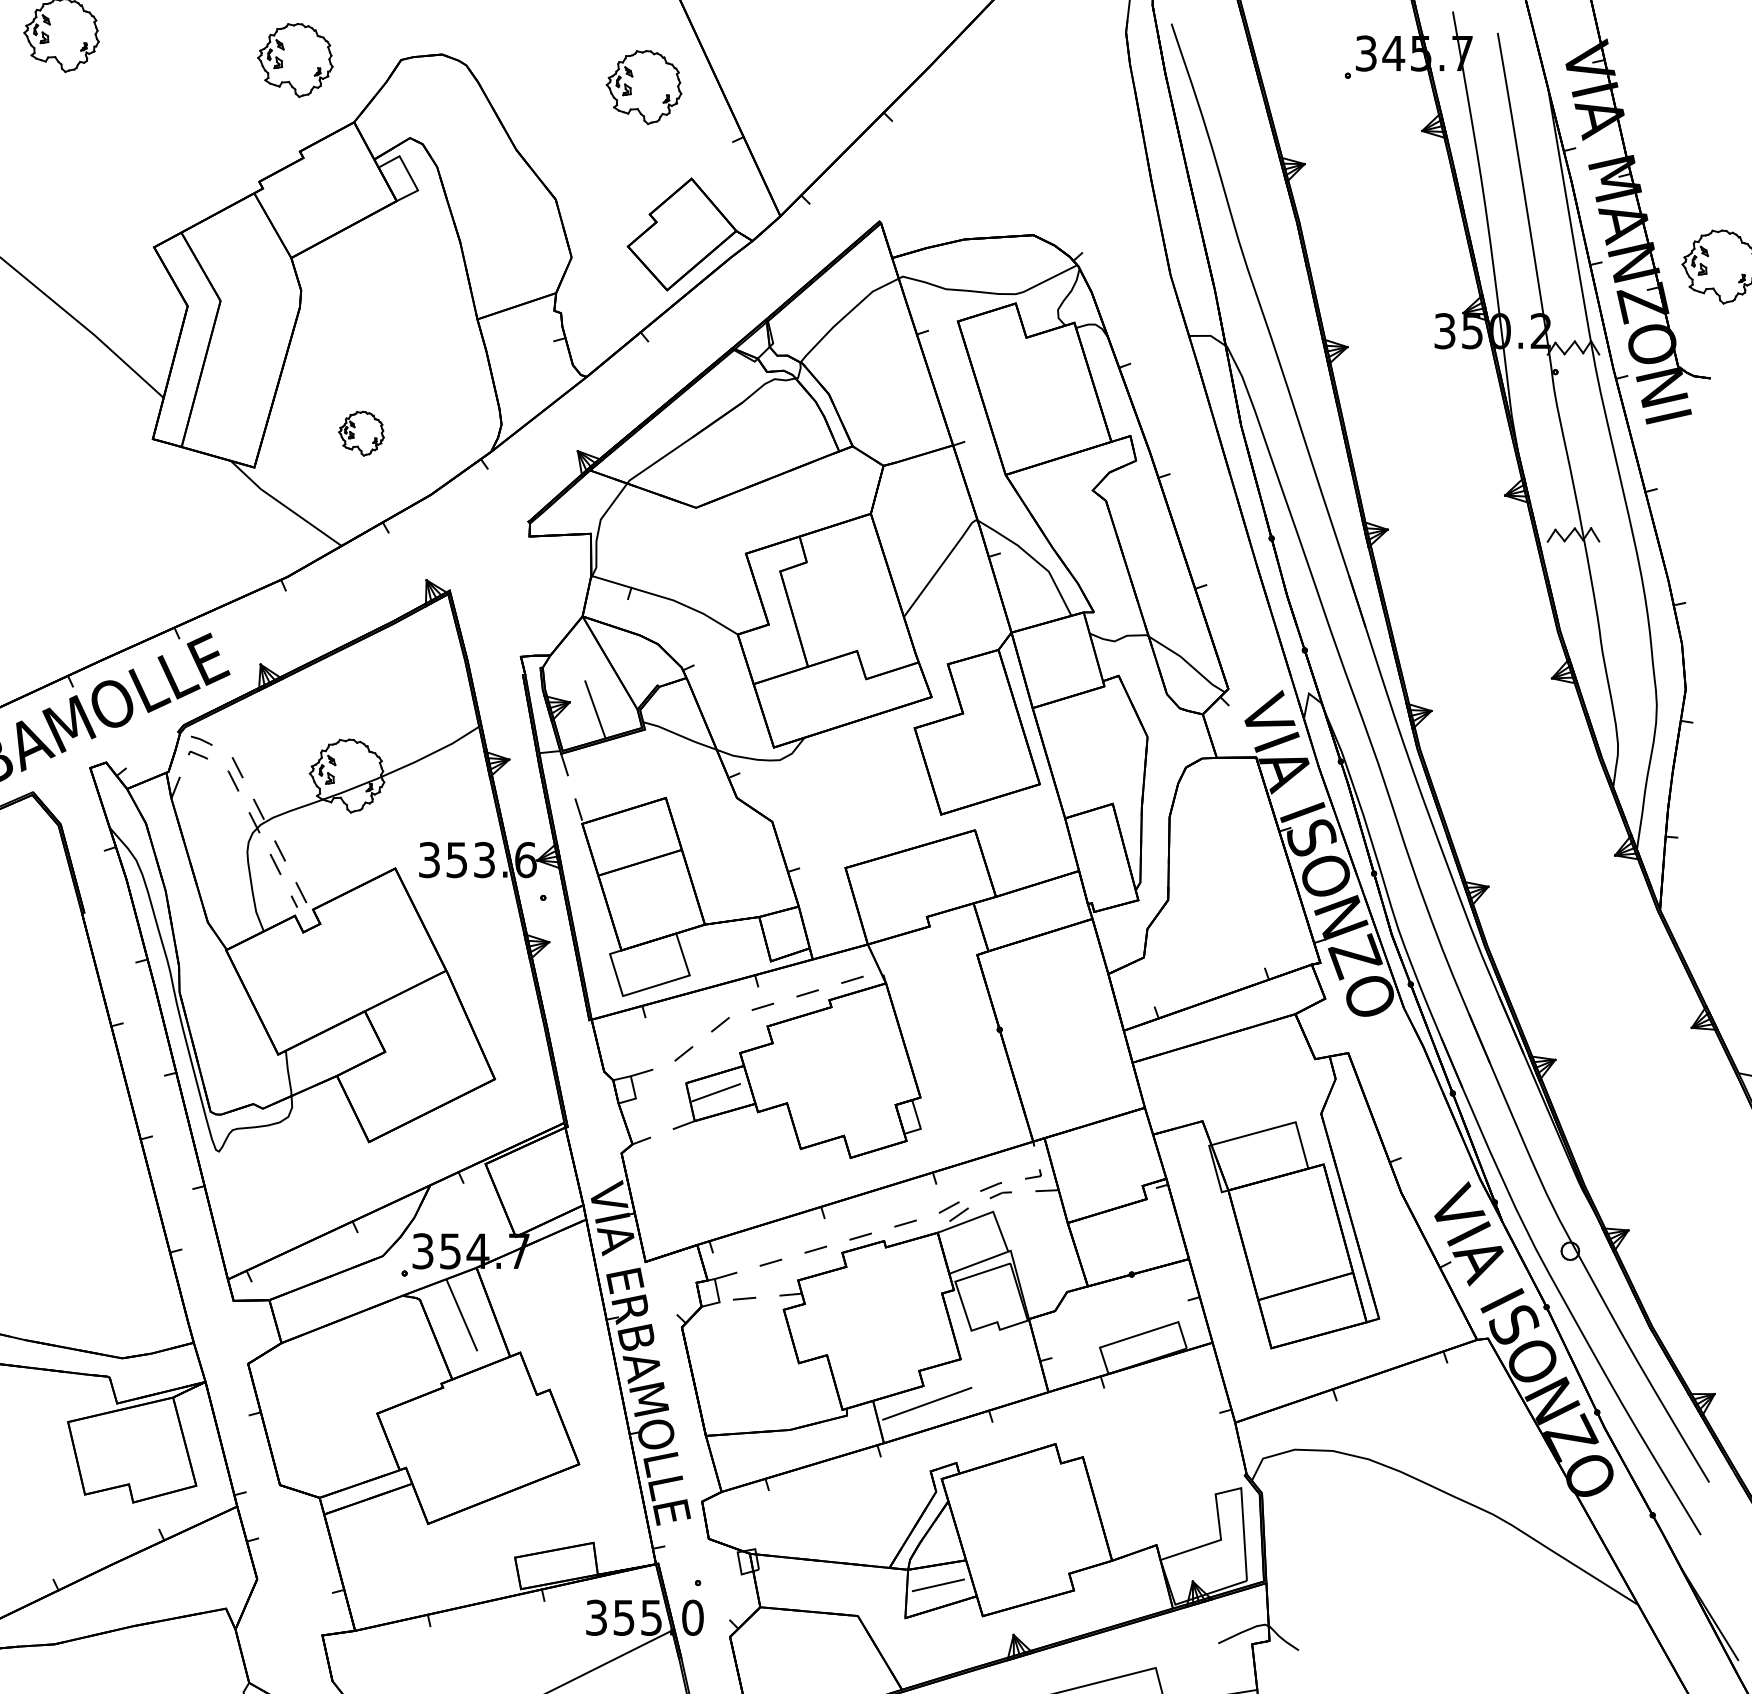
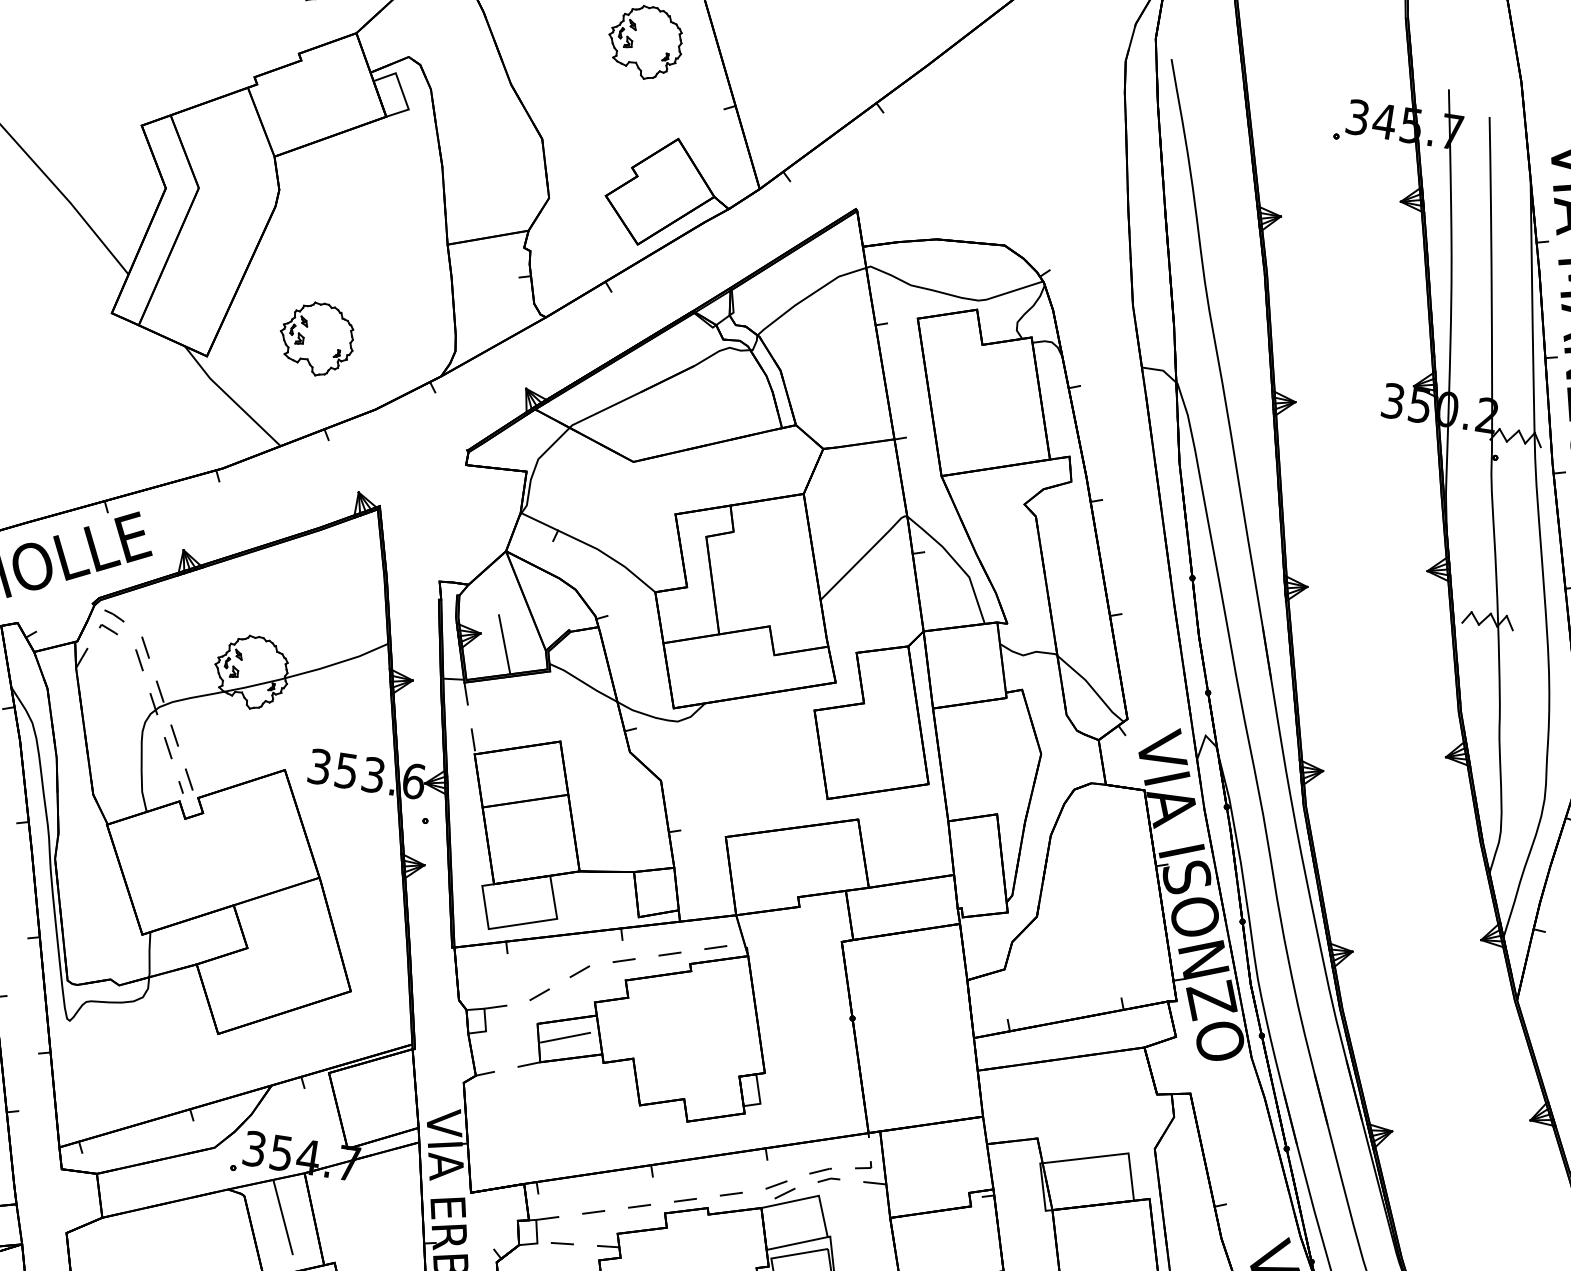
part: (361, 433) -> (316, 339), size x1.67

